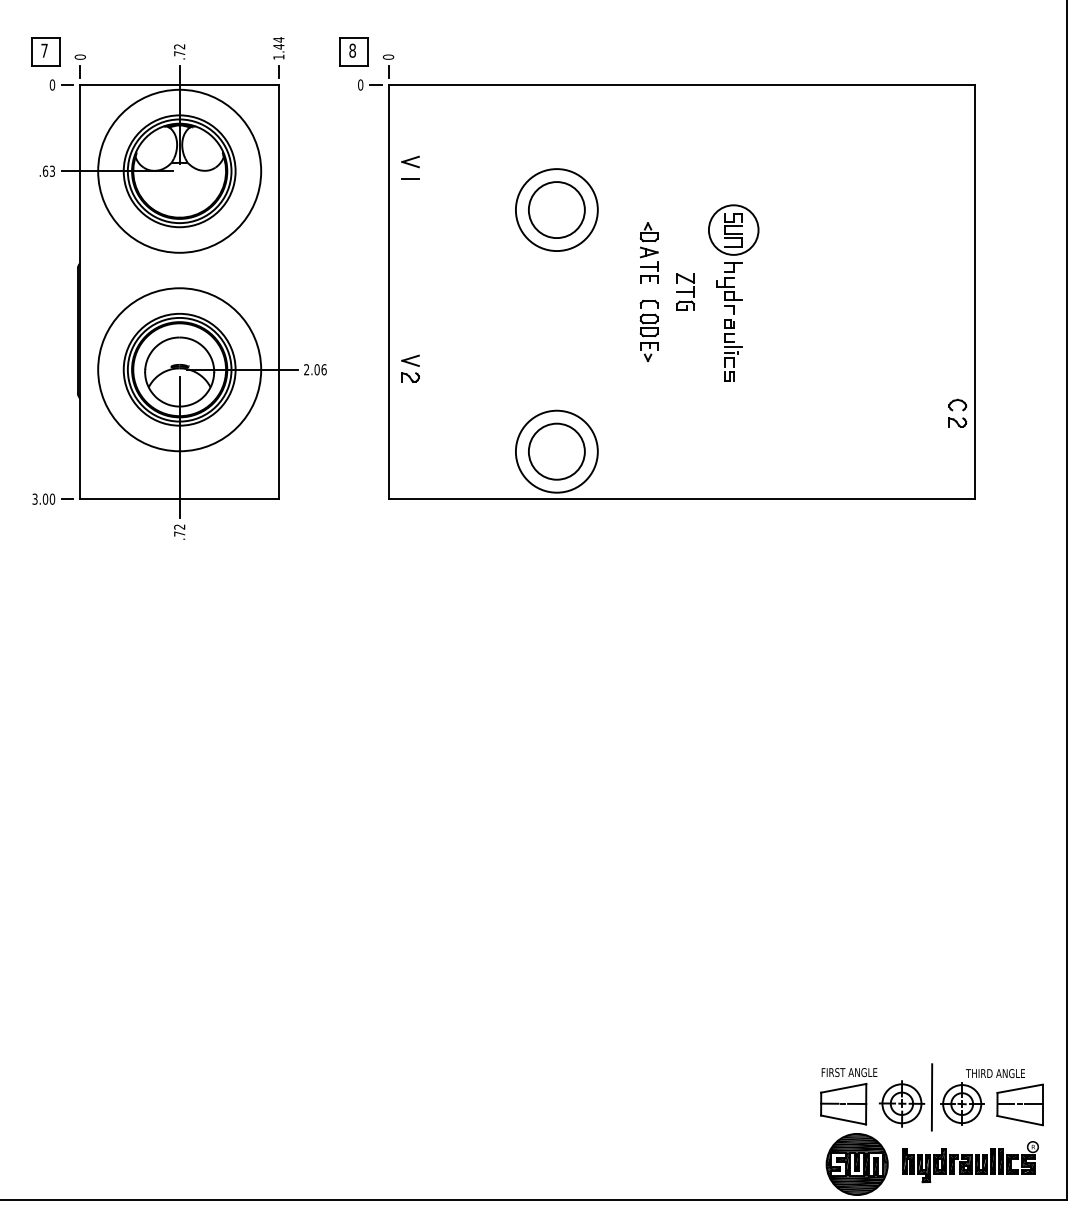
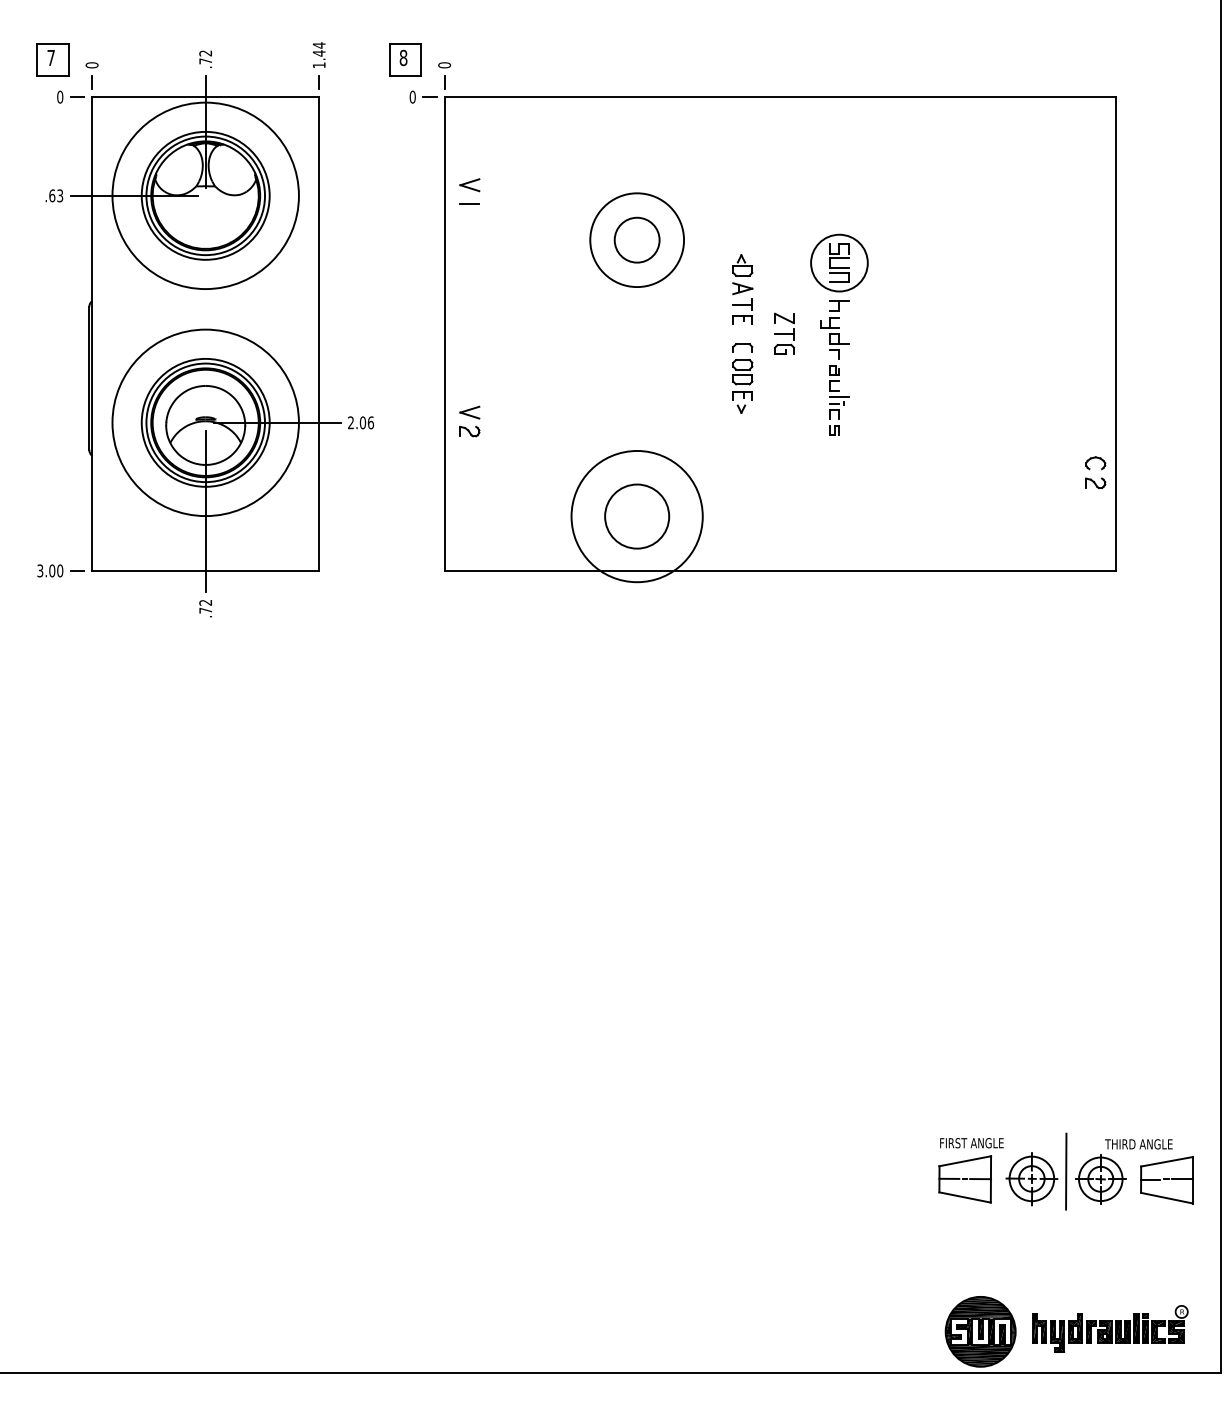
circle: (556, 210) -> (636, 240), size x0.7
circle: (556, 451) -> (636, 516), size x1.4
part: (931, 1097) -> (1065, 1171), moved

